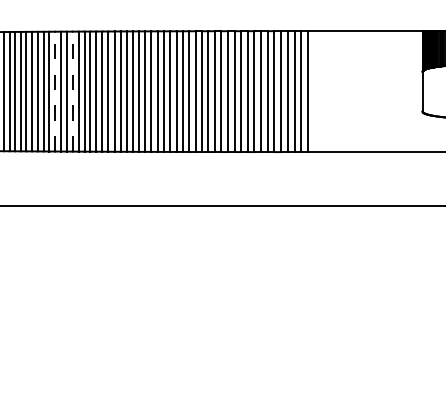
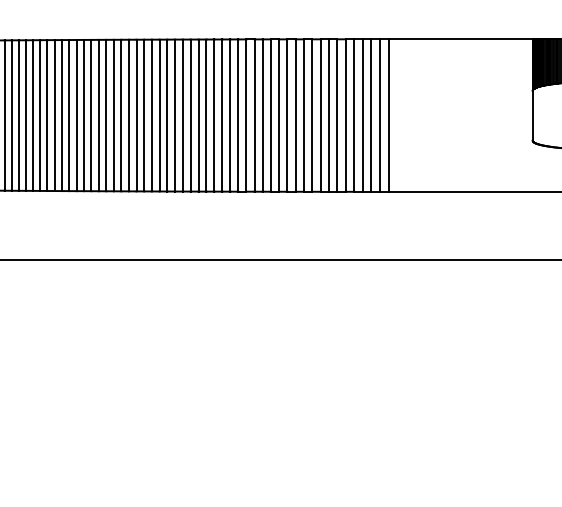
line: (55, 91) -> (69, 115), dashed -> solid
line: (72, 91) -> (91, 115), dashed -> solid

